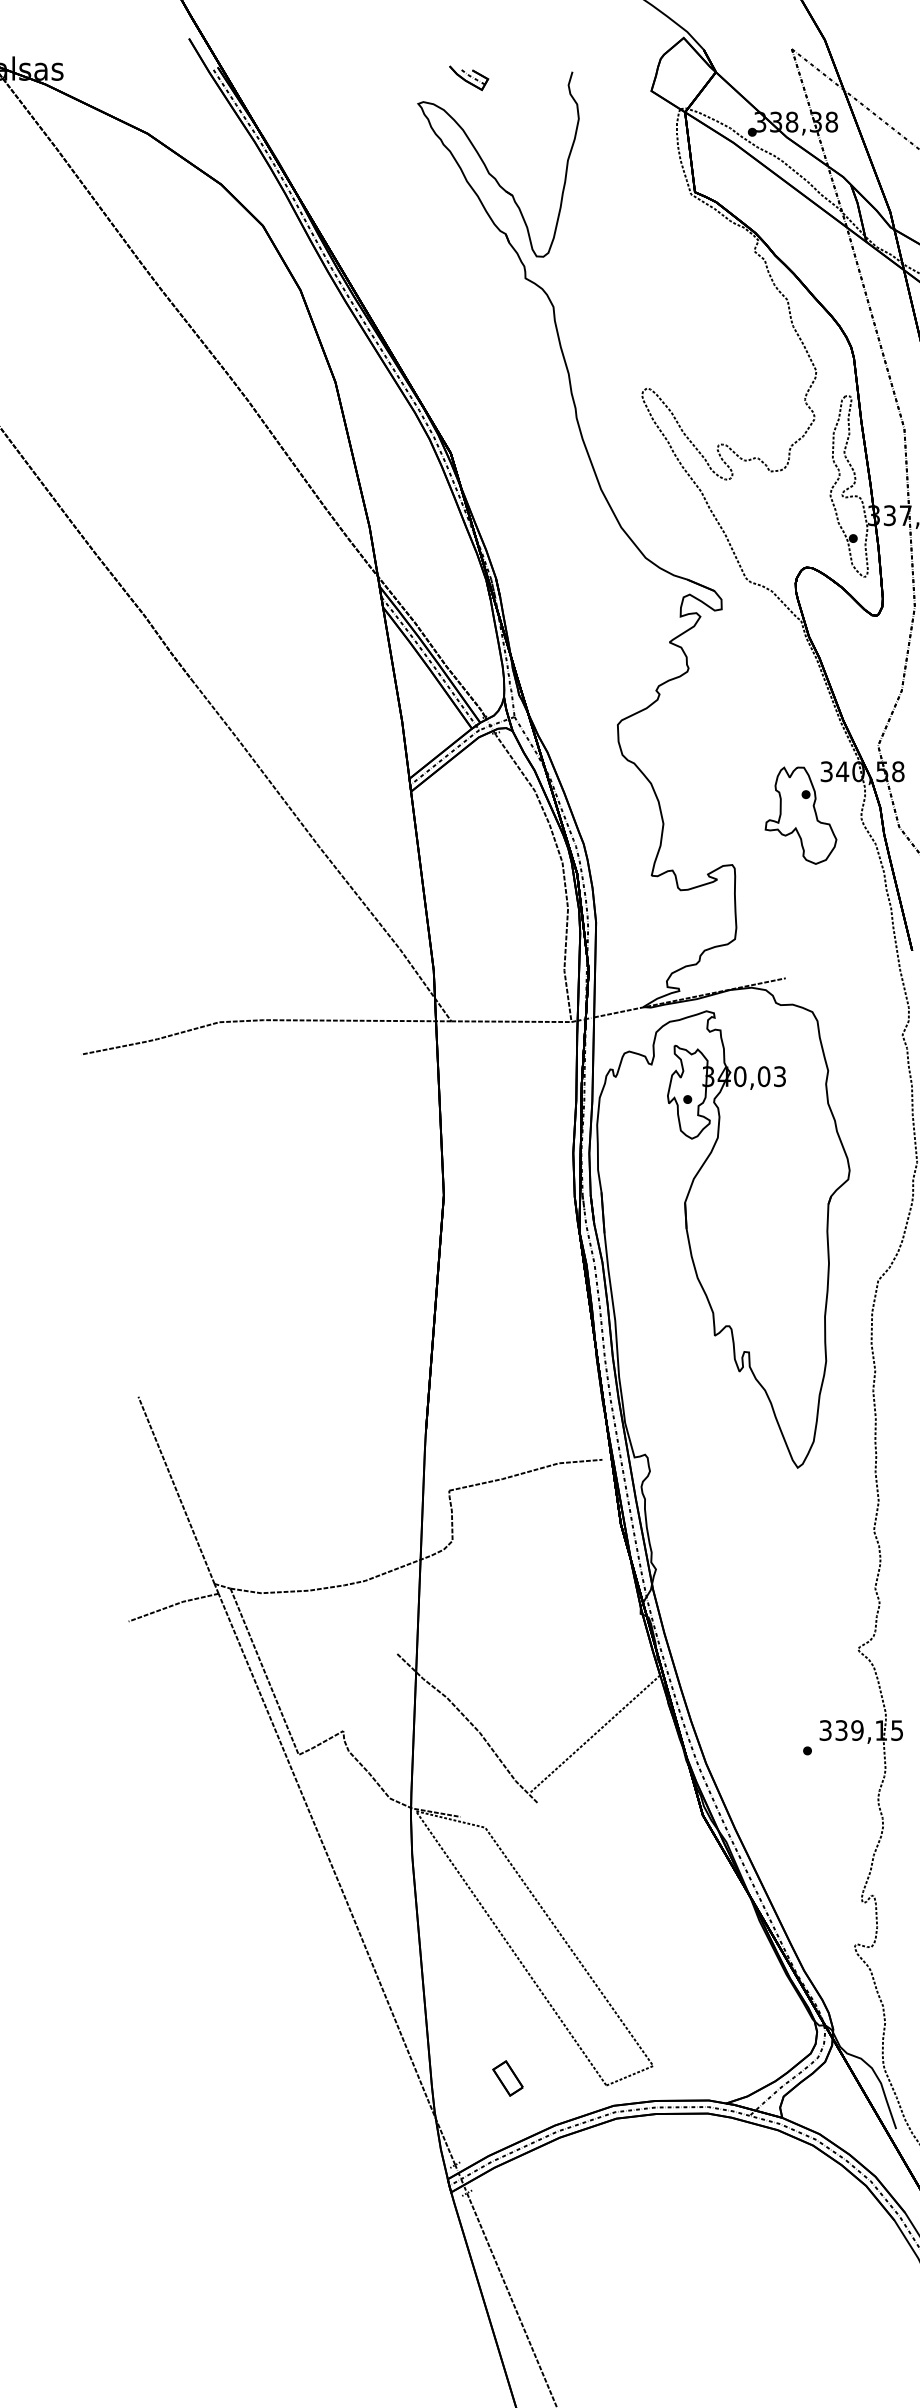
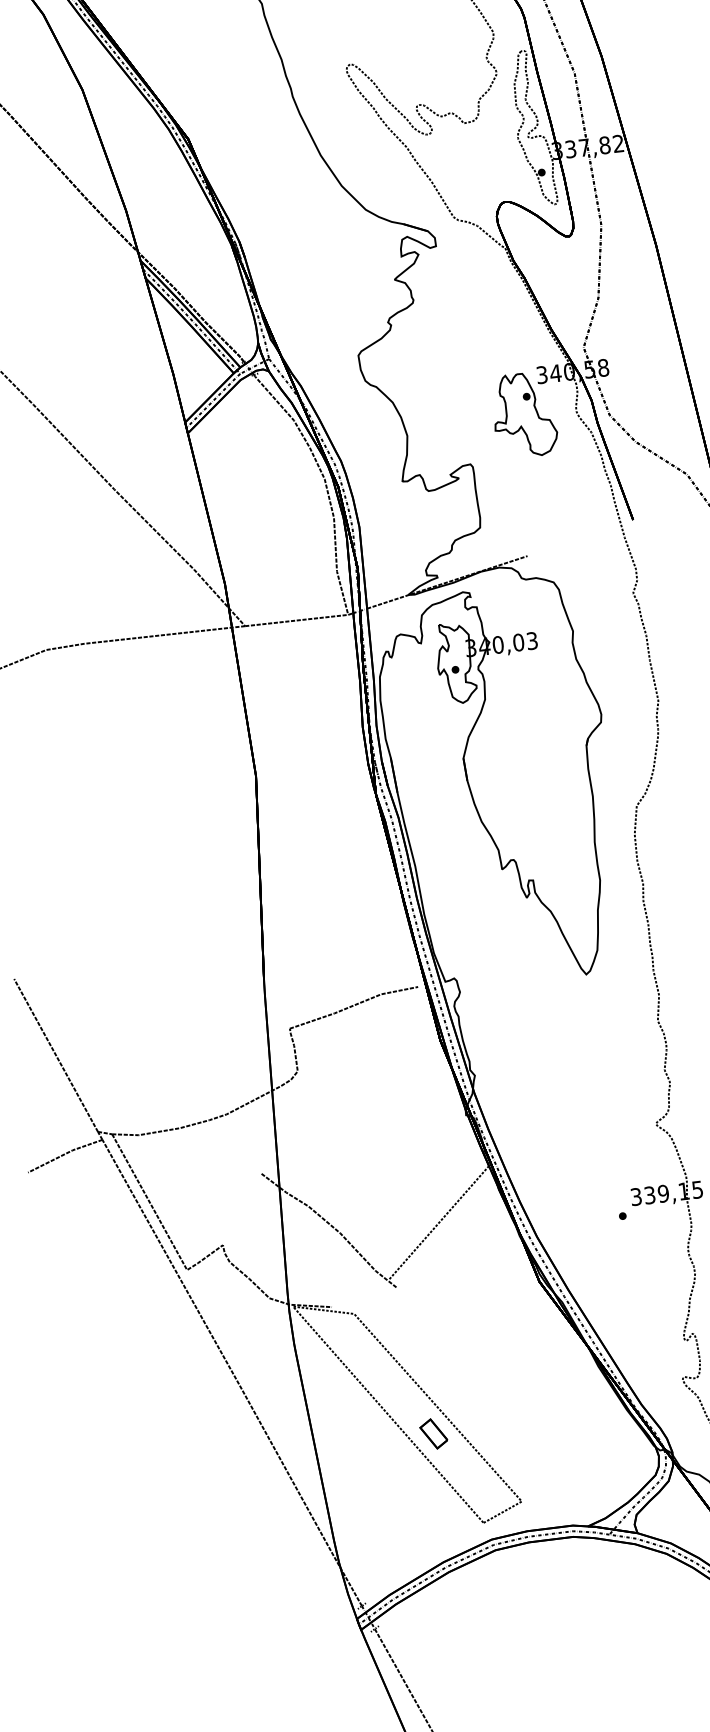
part: (507, 2078) -> (433, 1434), moved

